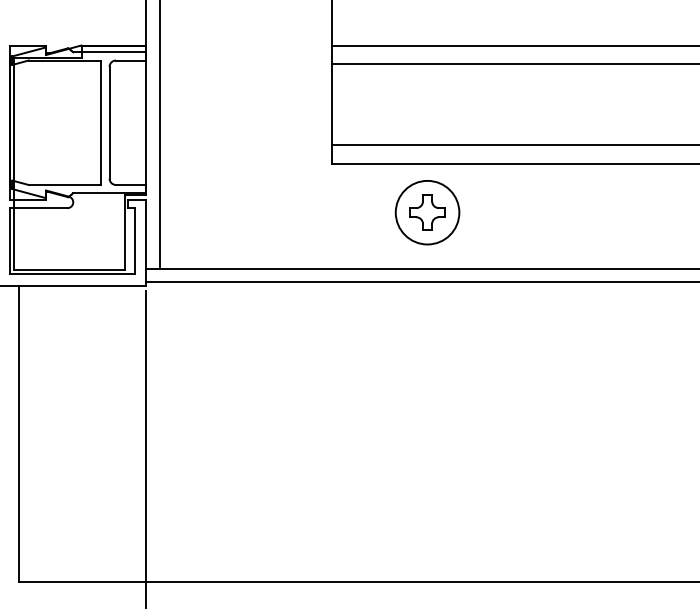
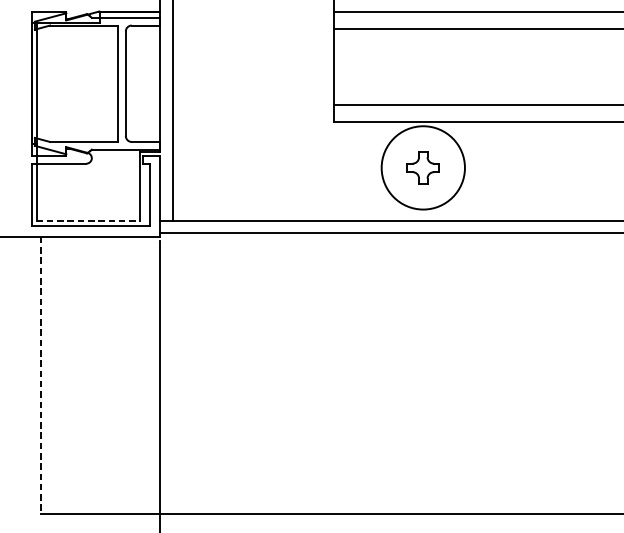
circle: (427, 212) -> (423, 167), size x1.4
line: (70, 269) -> (89, 221), solid -> dashed
line: (18, 434) -> (40, 375), solid -> dashed

